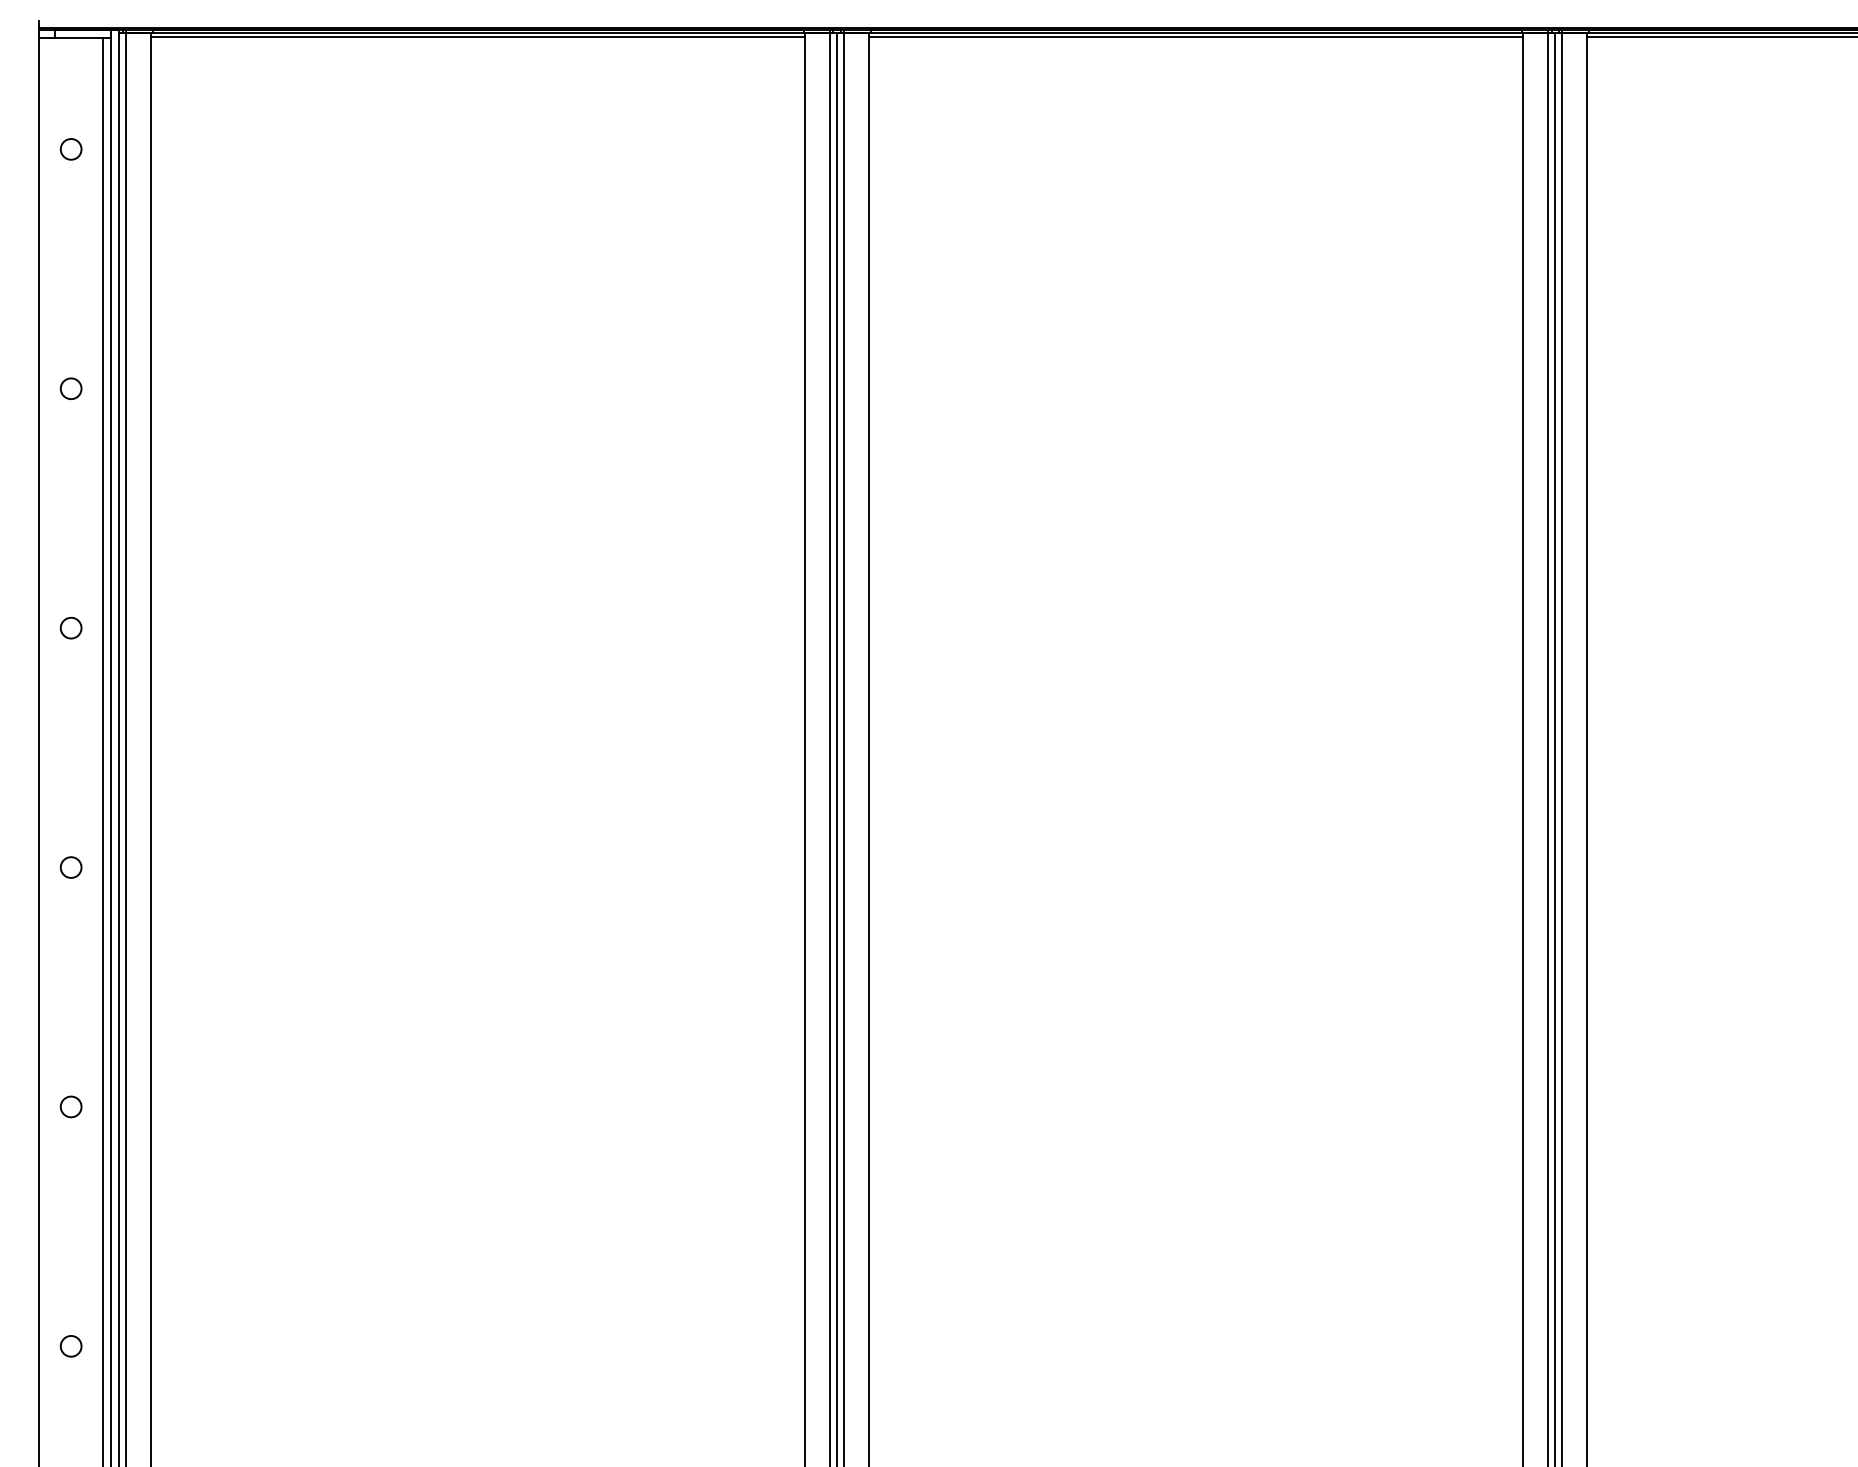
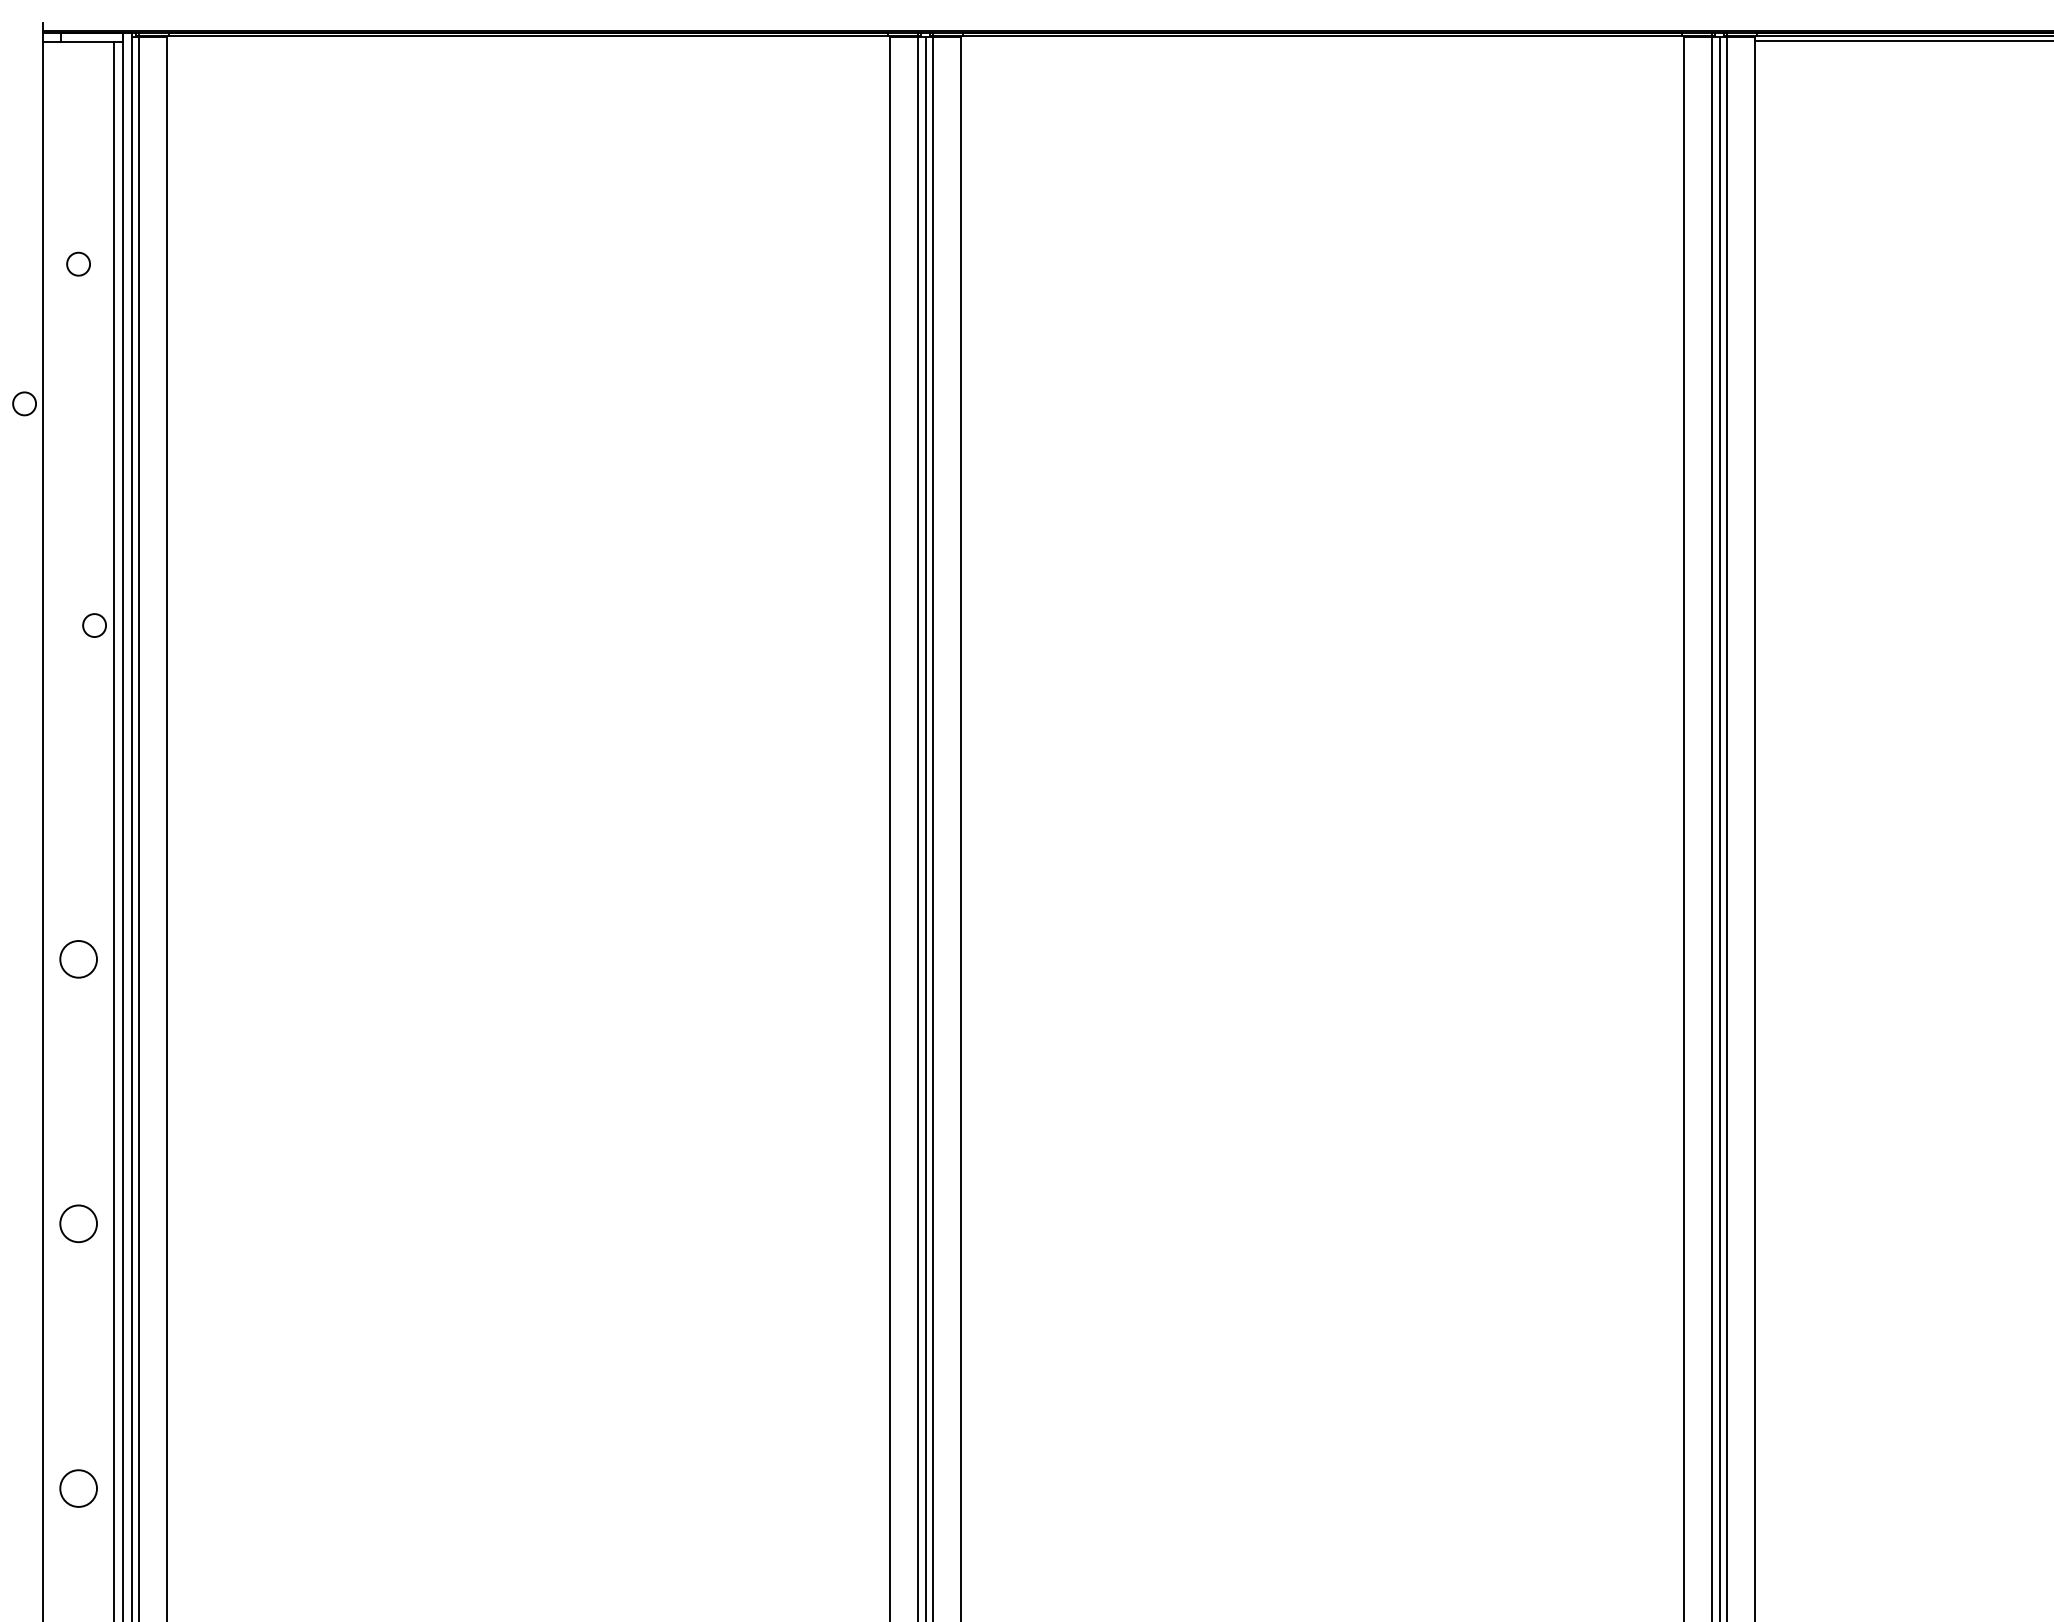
line: (478, 36) -> (528, 40), removed
line: (1196, 36) -> (1322, 40), removed
circle: (71, 148) -> (78, 263), moved
circle: (71, 388) -> (24, 403), moved
circle: (71, 628) -> (94, 625), moved
circle: (71, 866) -> (78, 958), size x1.6
circle: (71, 1106) -> (78, 1223), size x1.6
circle: (71, 1346) -> (78, 1488), size x1.6

